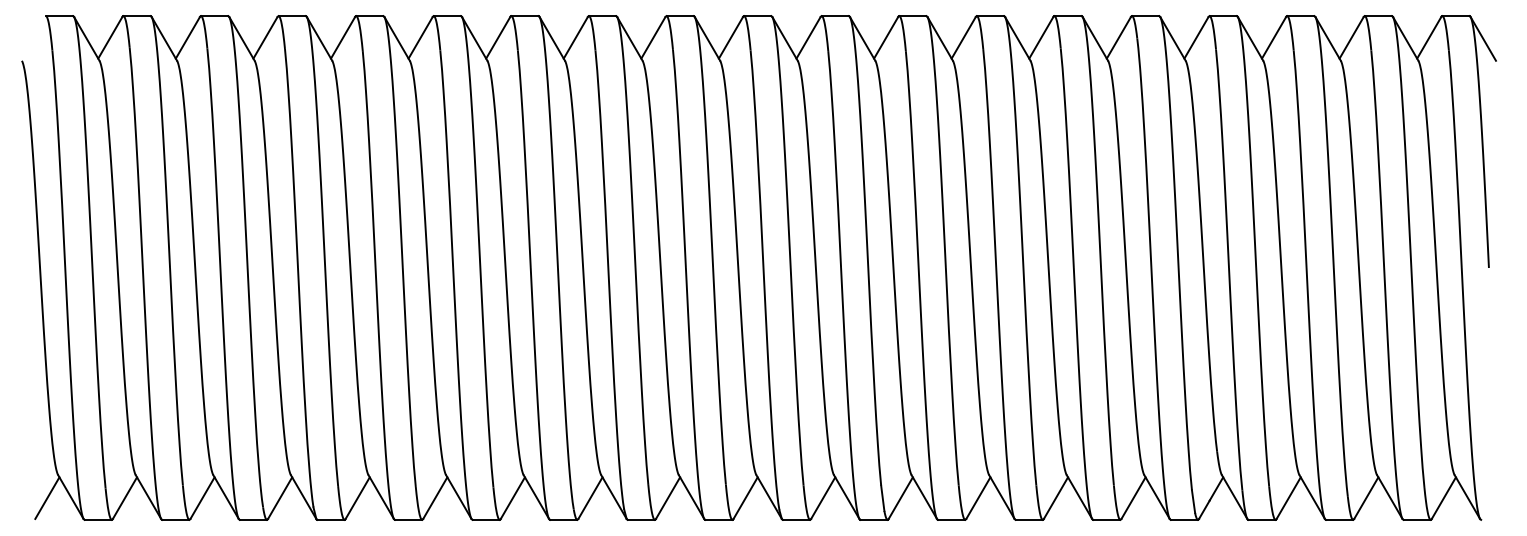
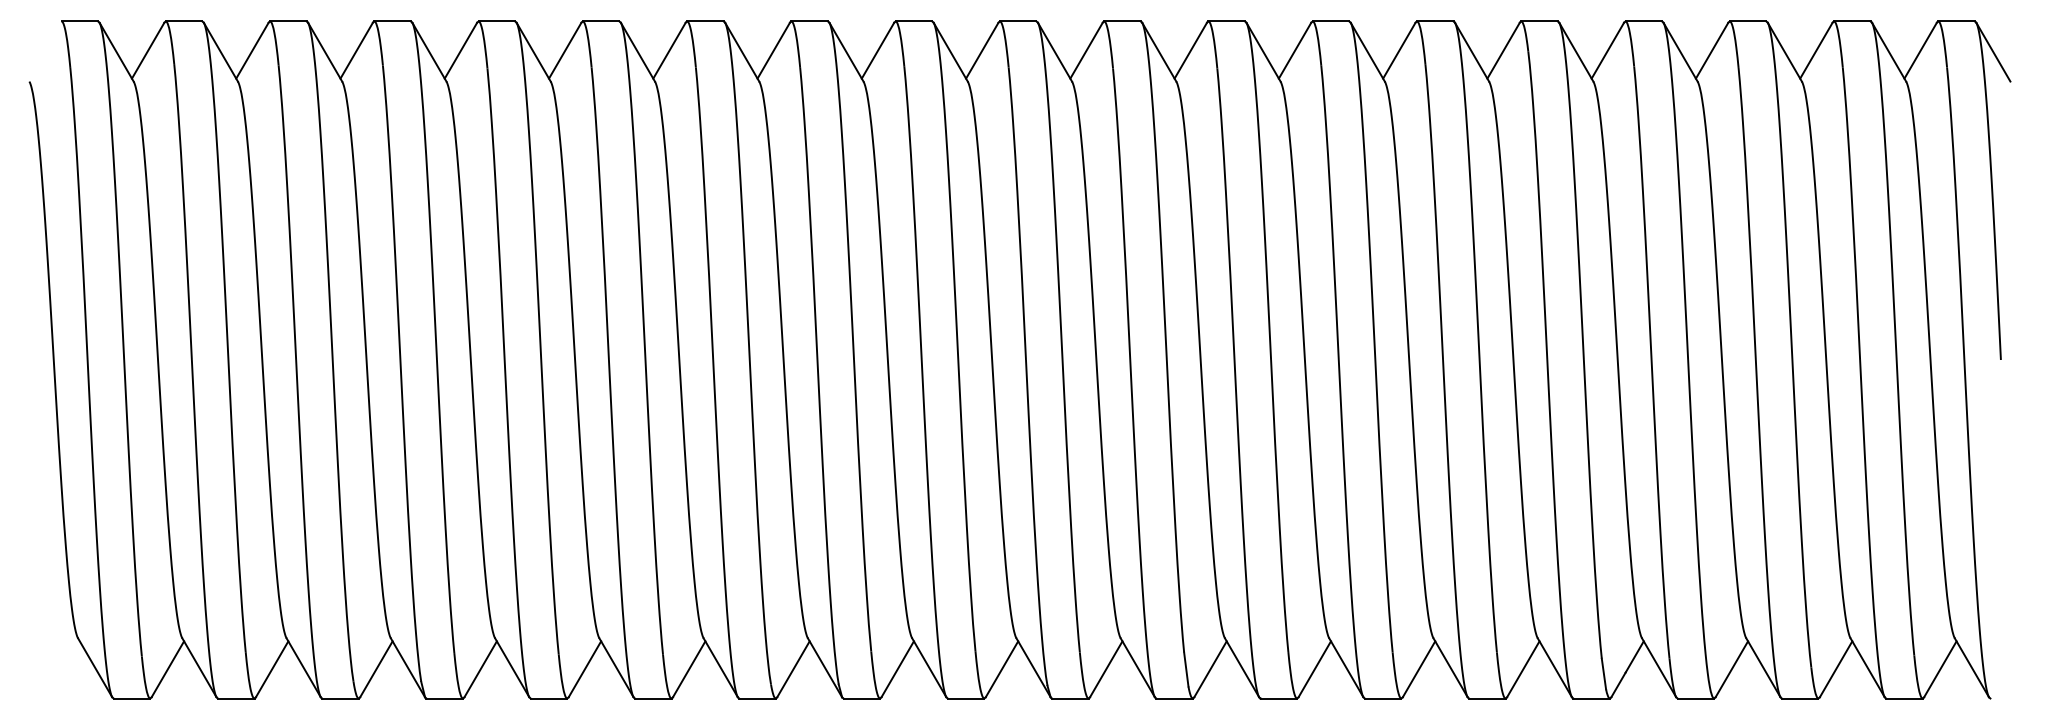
line: (47, 498) -> (63, 669), removed

